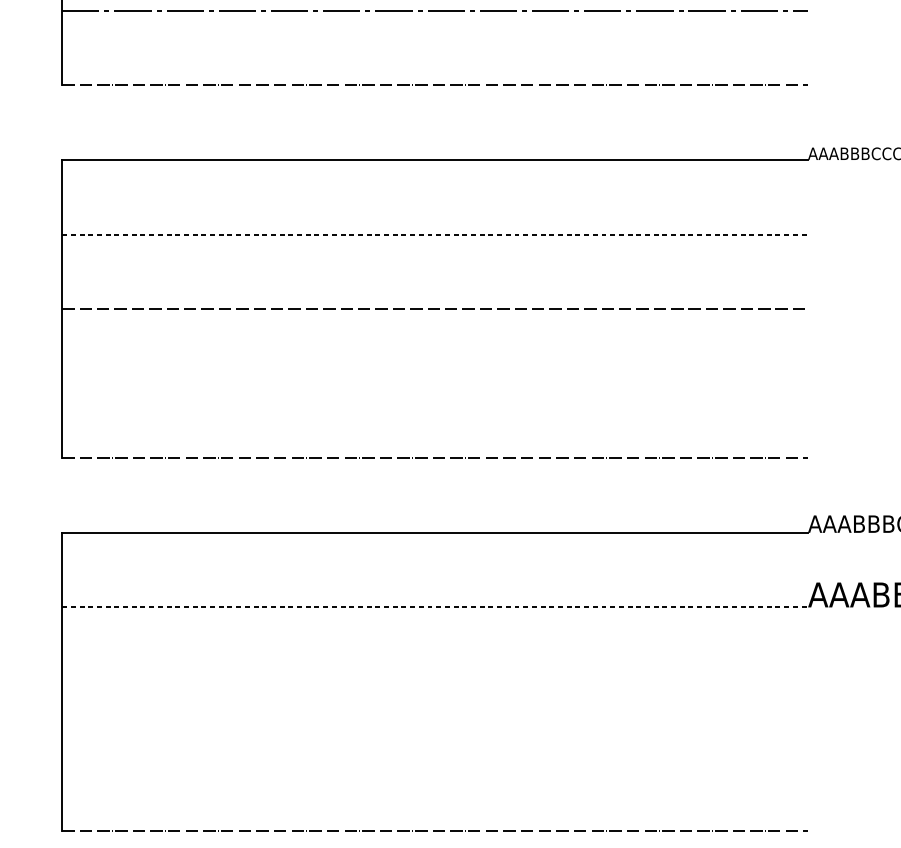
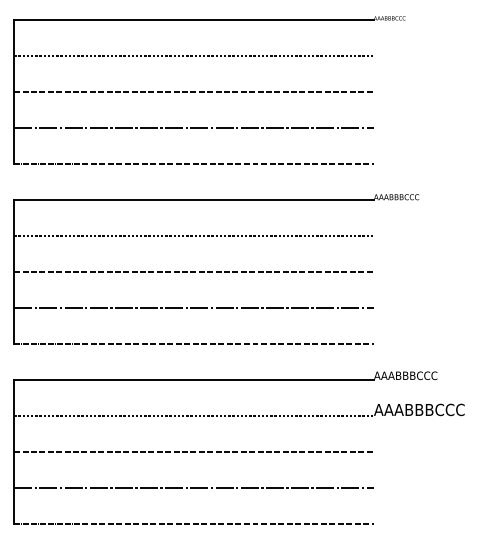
line: (433, 384) -> (193, 308), added
line: (433, 681) -> (193, 451), added
line: (433, 755) -> (193, 487), added

